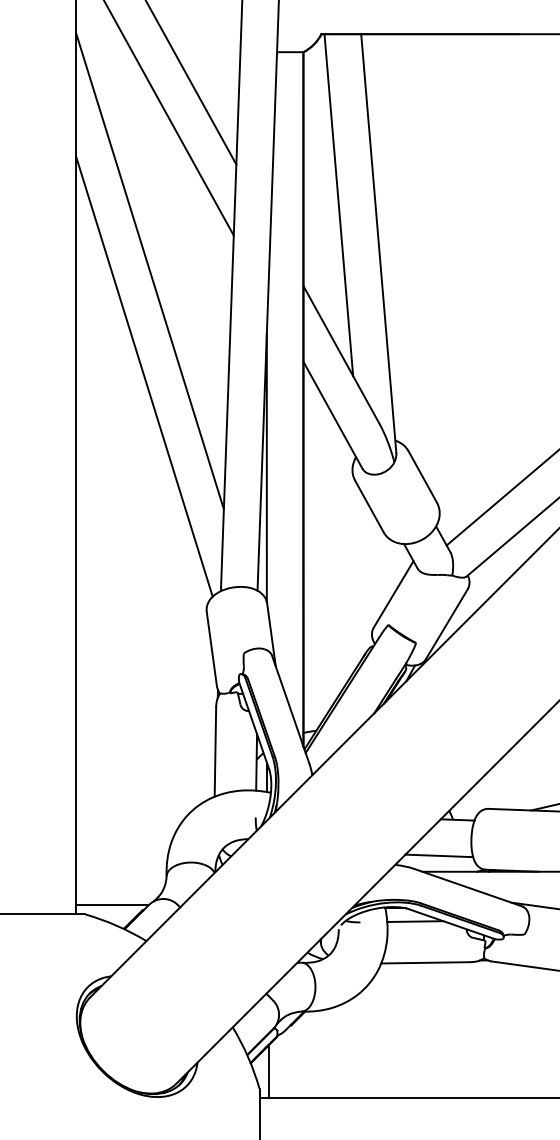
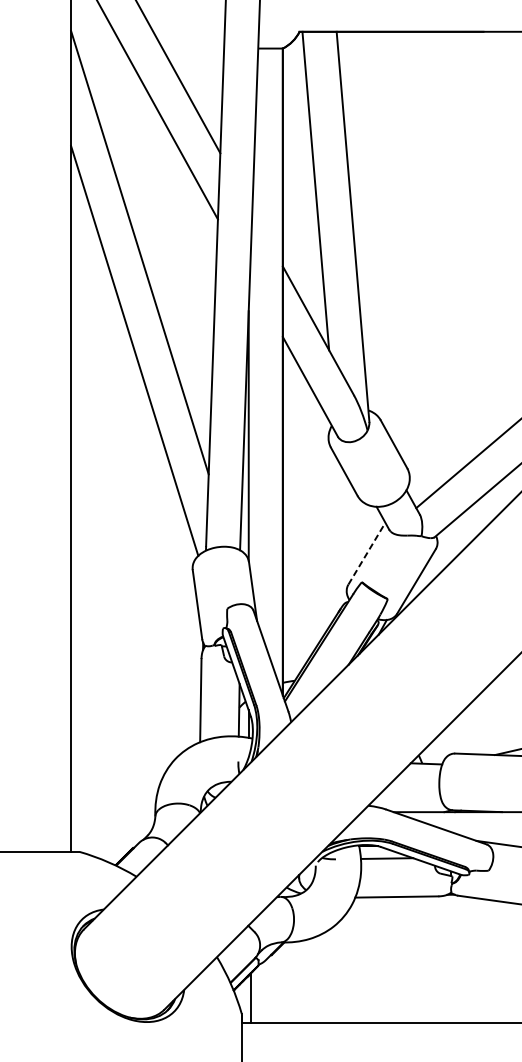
line: (393, 594) -> (366, 553), solid -> dashed
line: (439, 855) -> (409, 797), removed
line: (112, 904) -> (104, 842), removed

